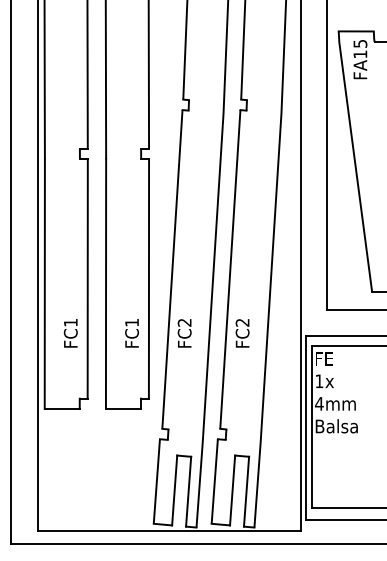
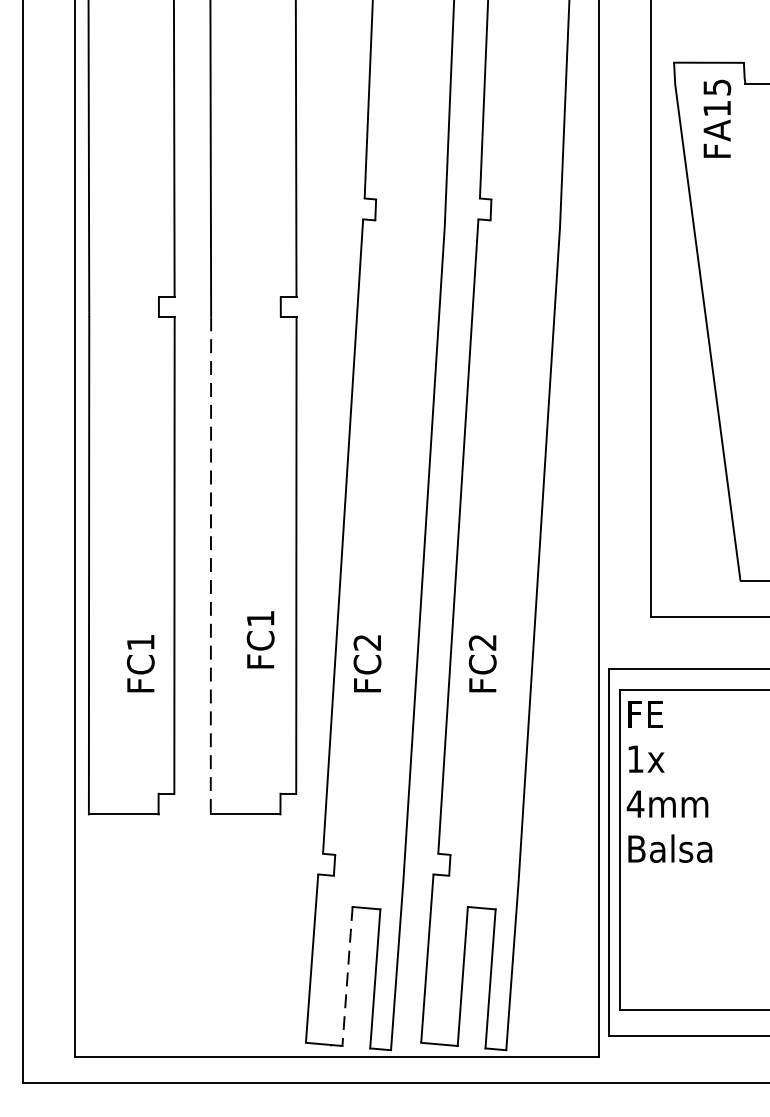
line: (106, 284) -> (211, 566), solid -> dashed
text: (131, 333) -> (259, 640), moved
line: (174, 490) -> (347, 976), solid -> dashed

